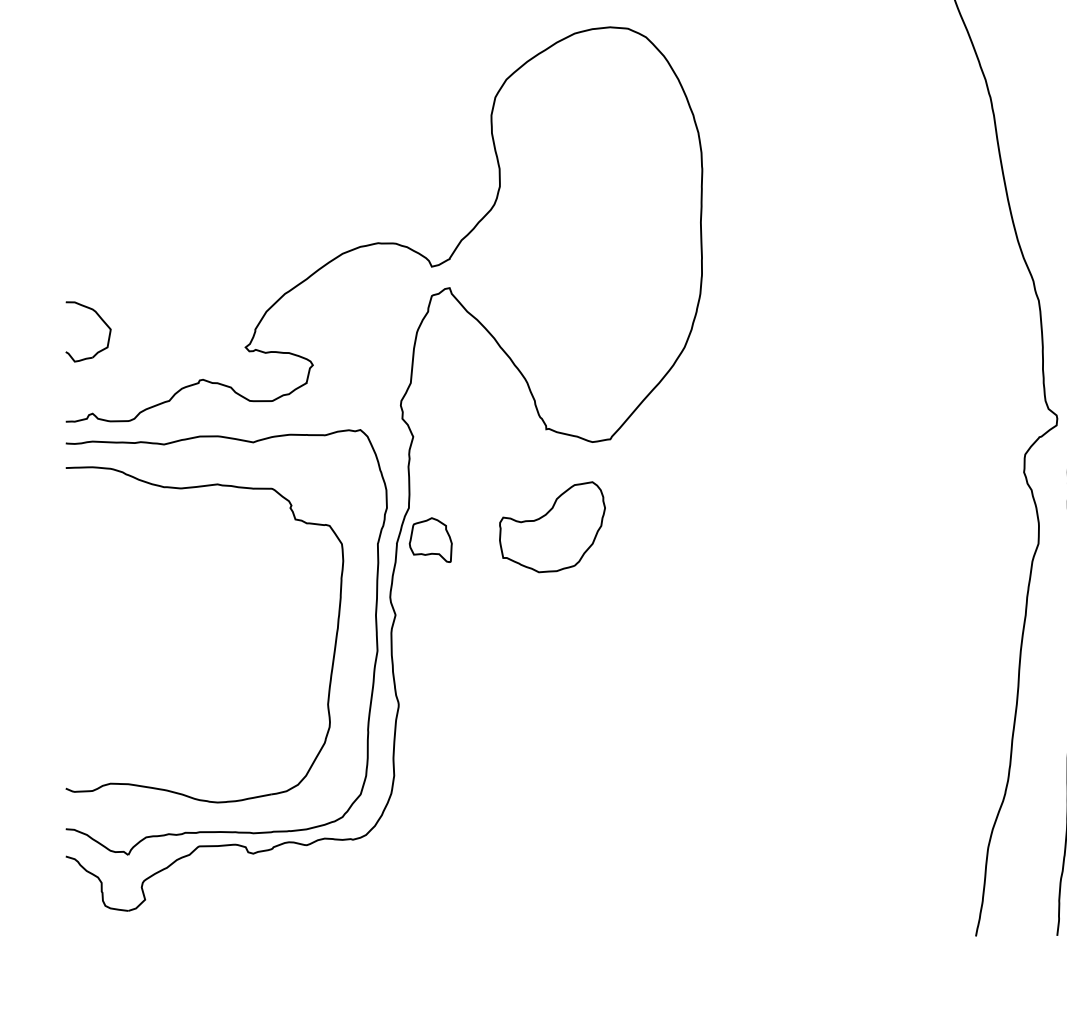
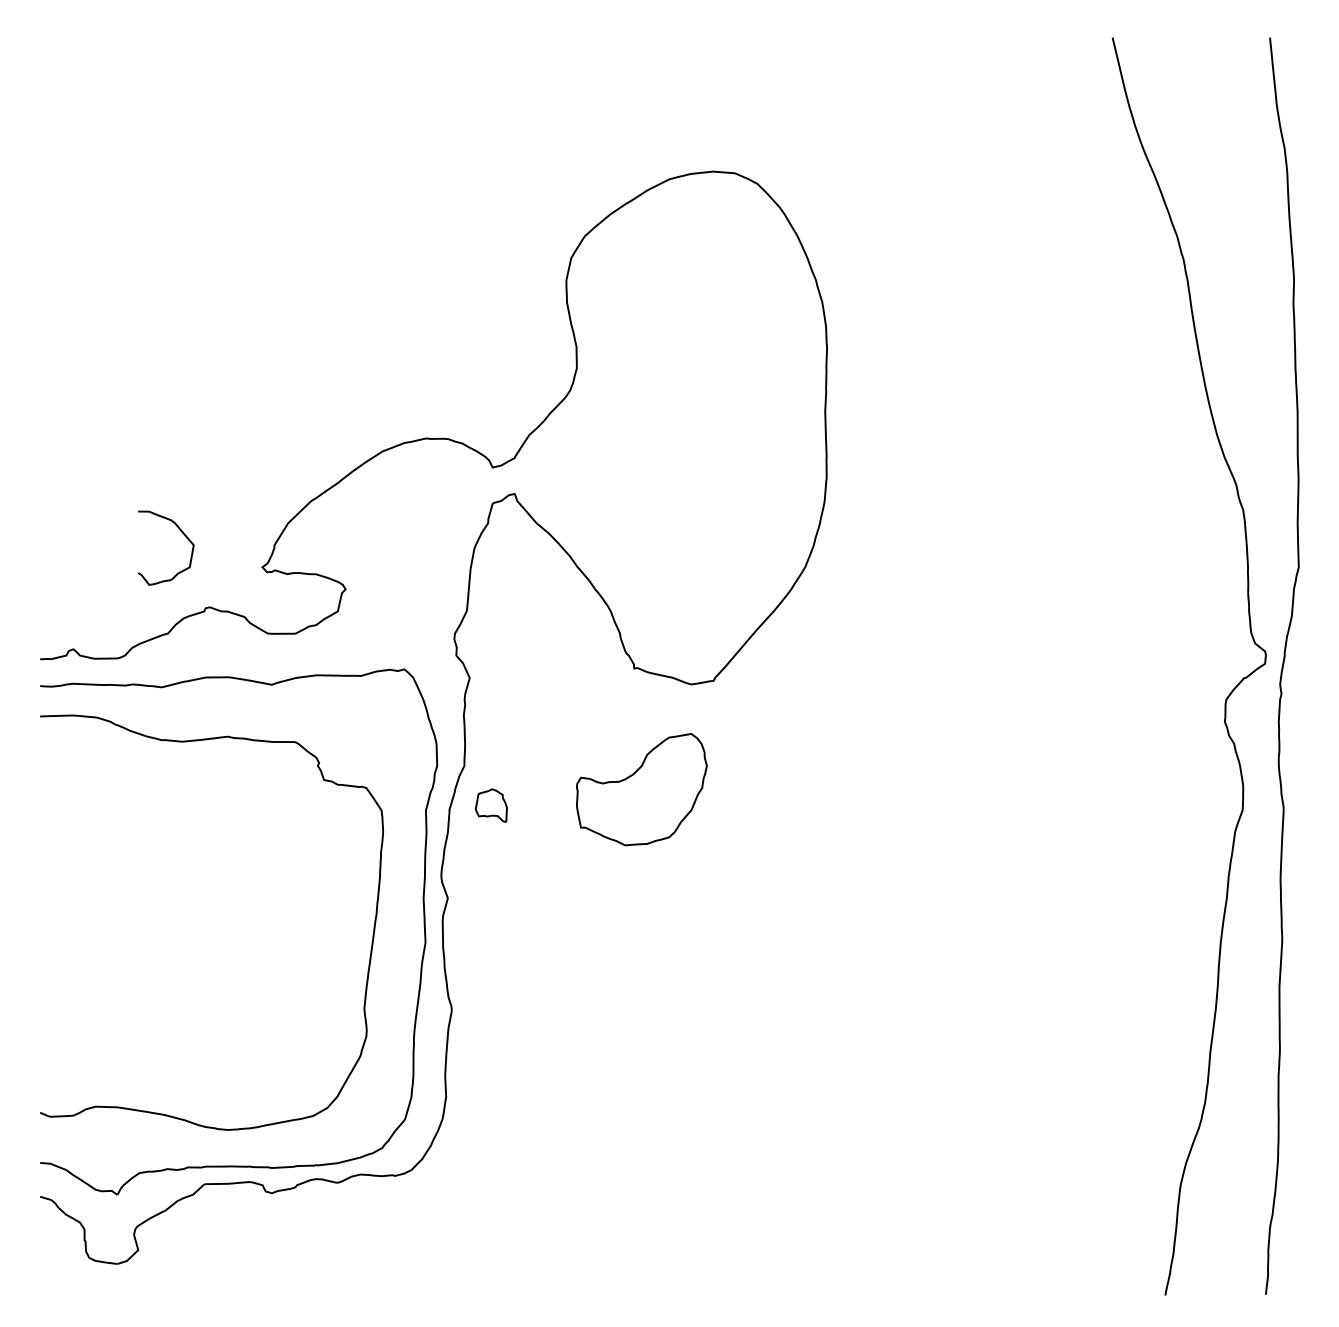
part: (100, 318) -> (180, 531), moved
part: (430, 540) -> (491, 805), size x0.6

